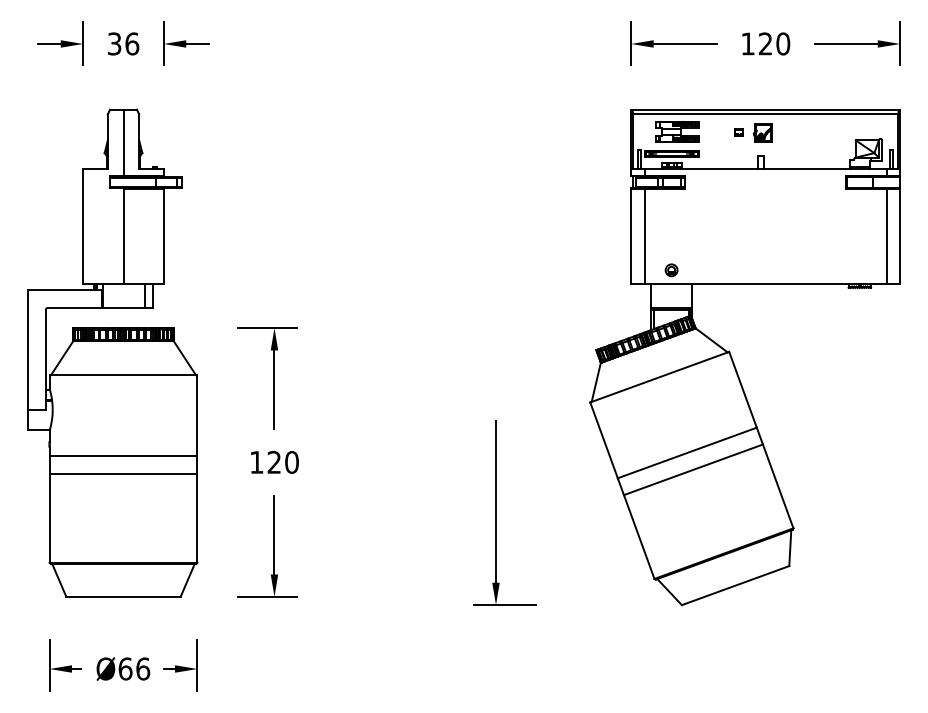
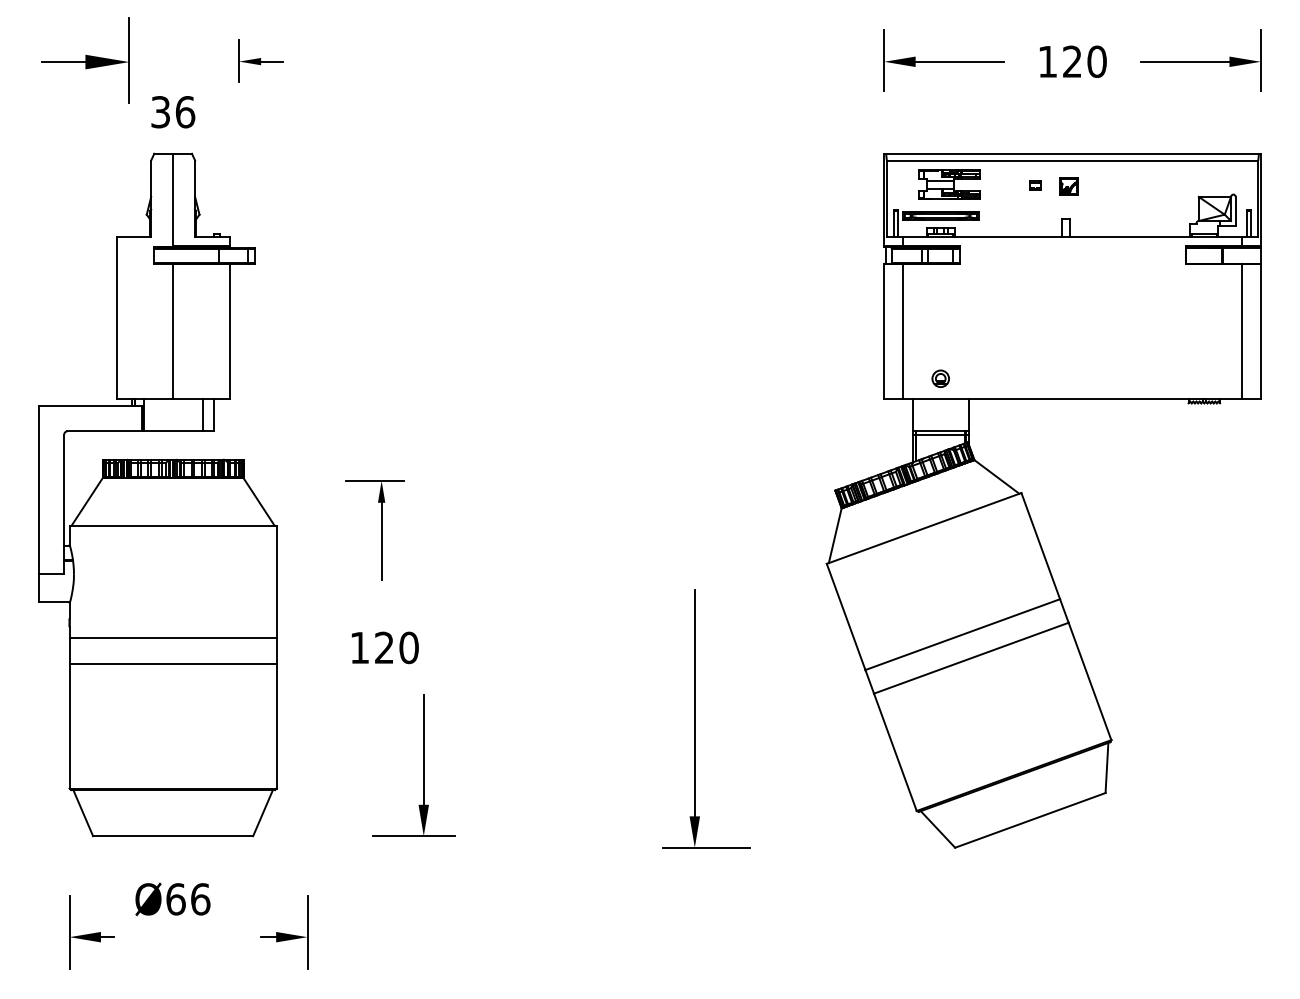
part: (60, 43) -> (84, 61), size x1.4
text: (123, 43) -> (173, 111), moved
part: (186, 43) -> (261, 61), size x0.7
part: (762, 132) -> (1068, 185), size x0.7
part: (267, 378) -> (374, 530), size x0.7
part: (267, 546) -> (414, 765), moved
part: (180, 665) -> (283, 932), moved
text: (123, 668) -> (173, 898), moved

